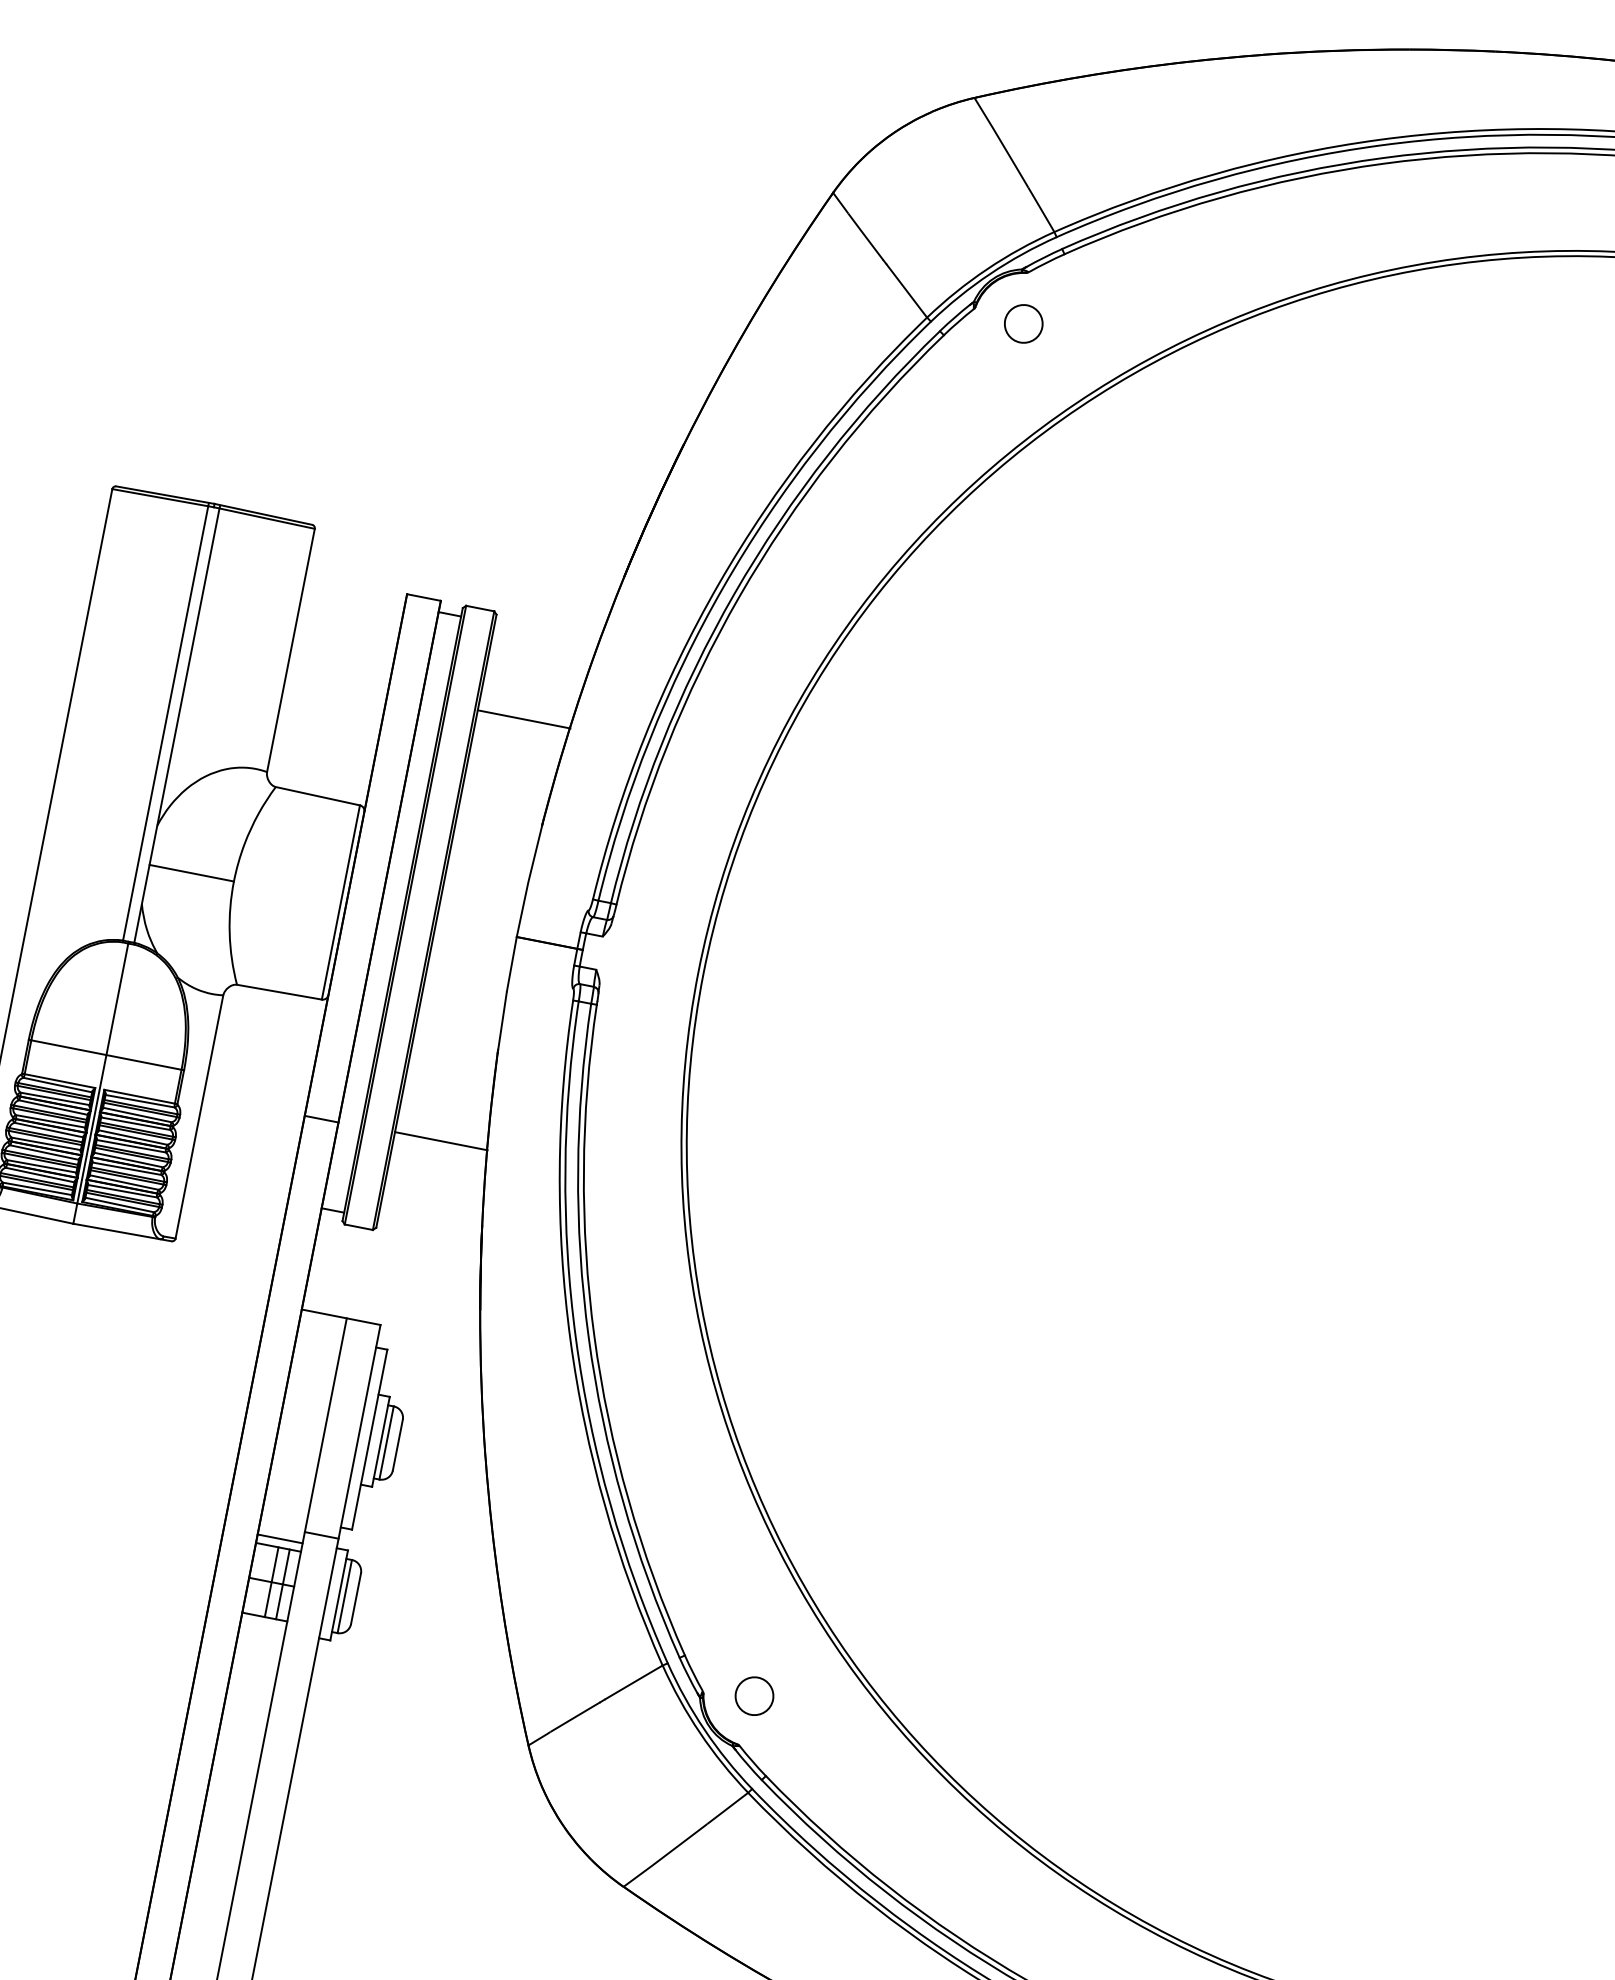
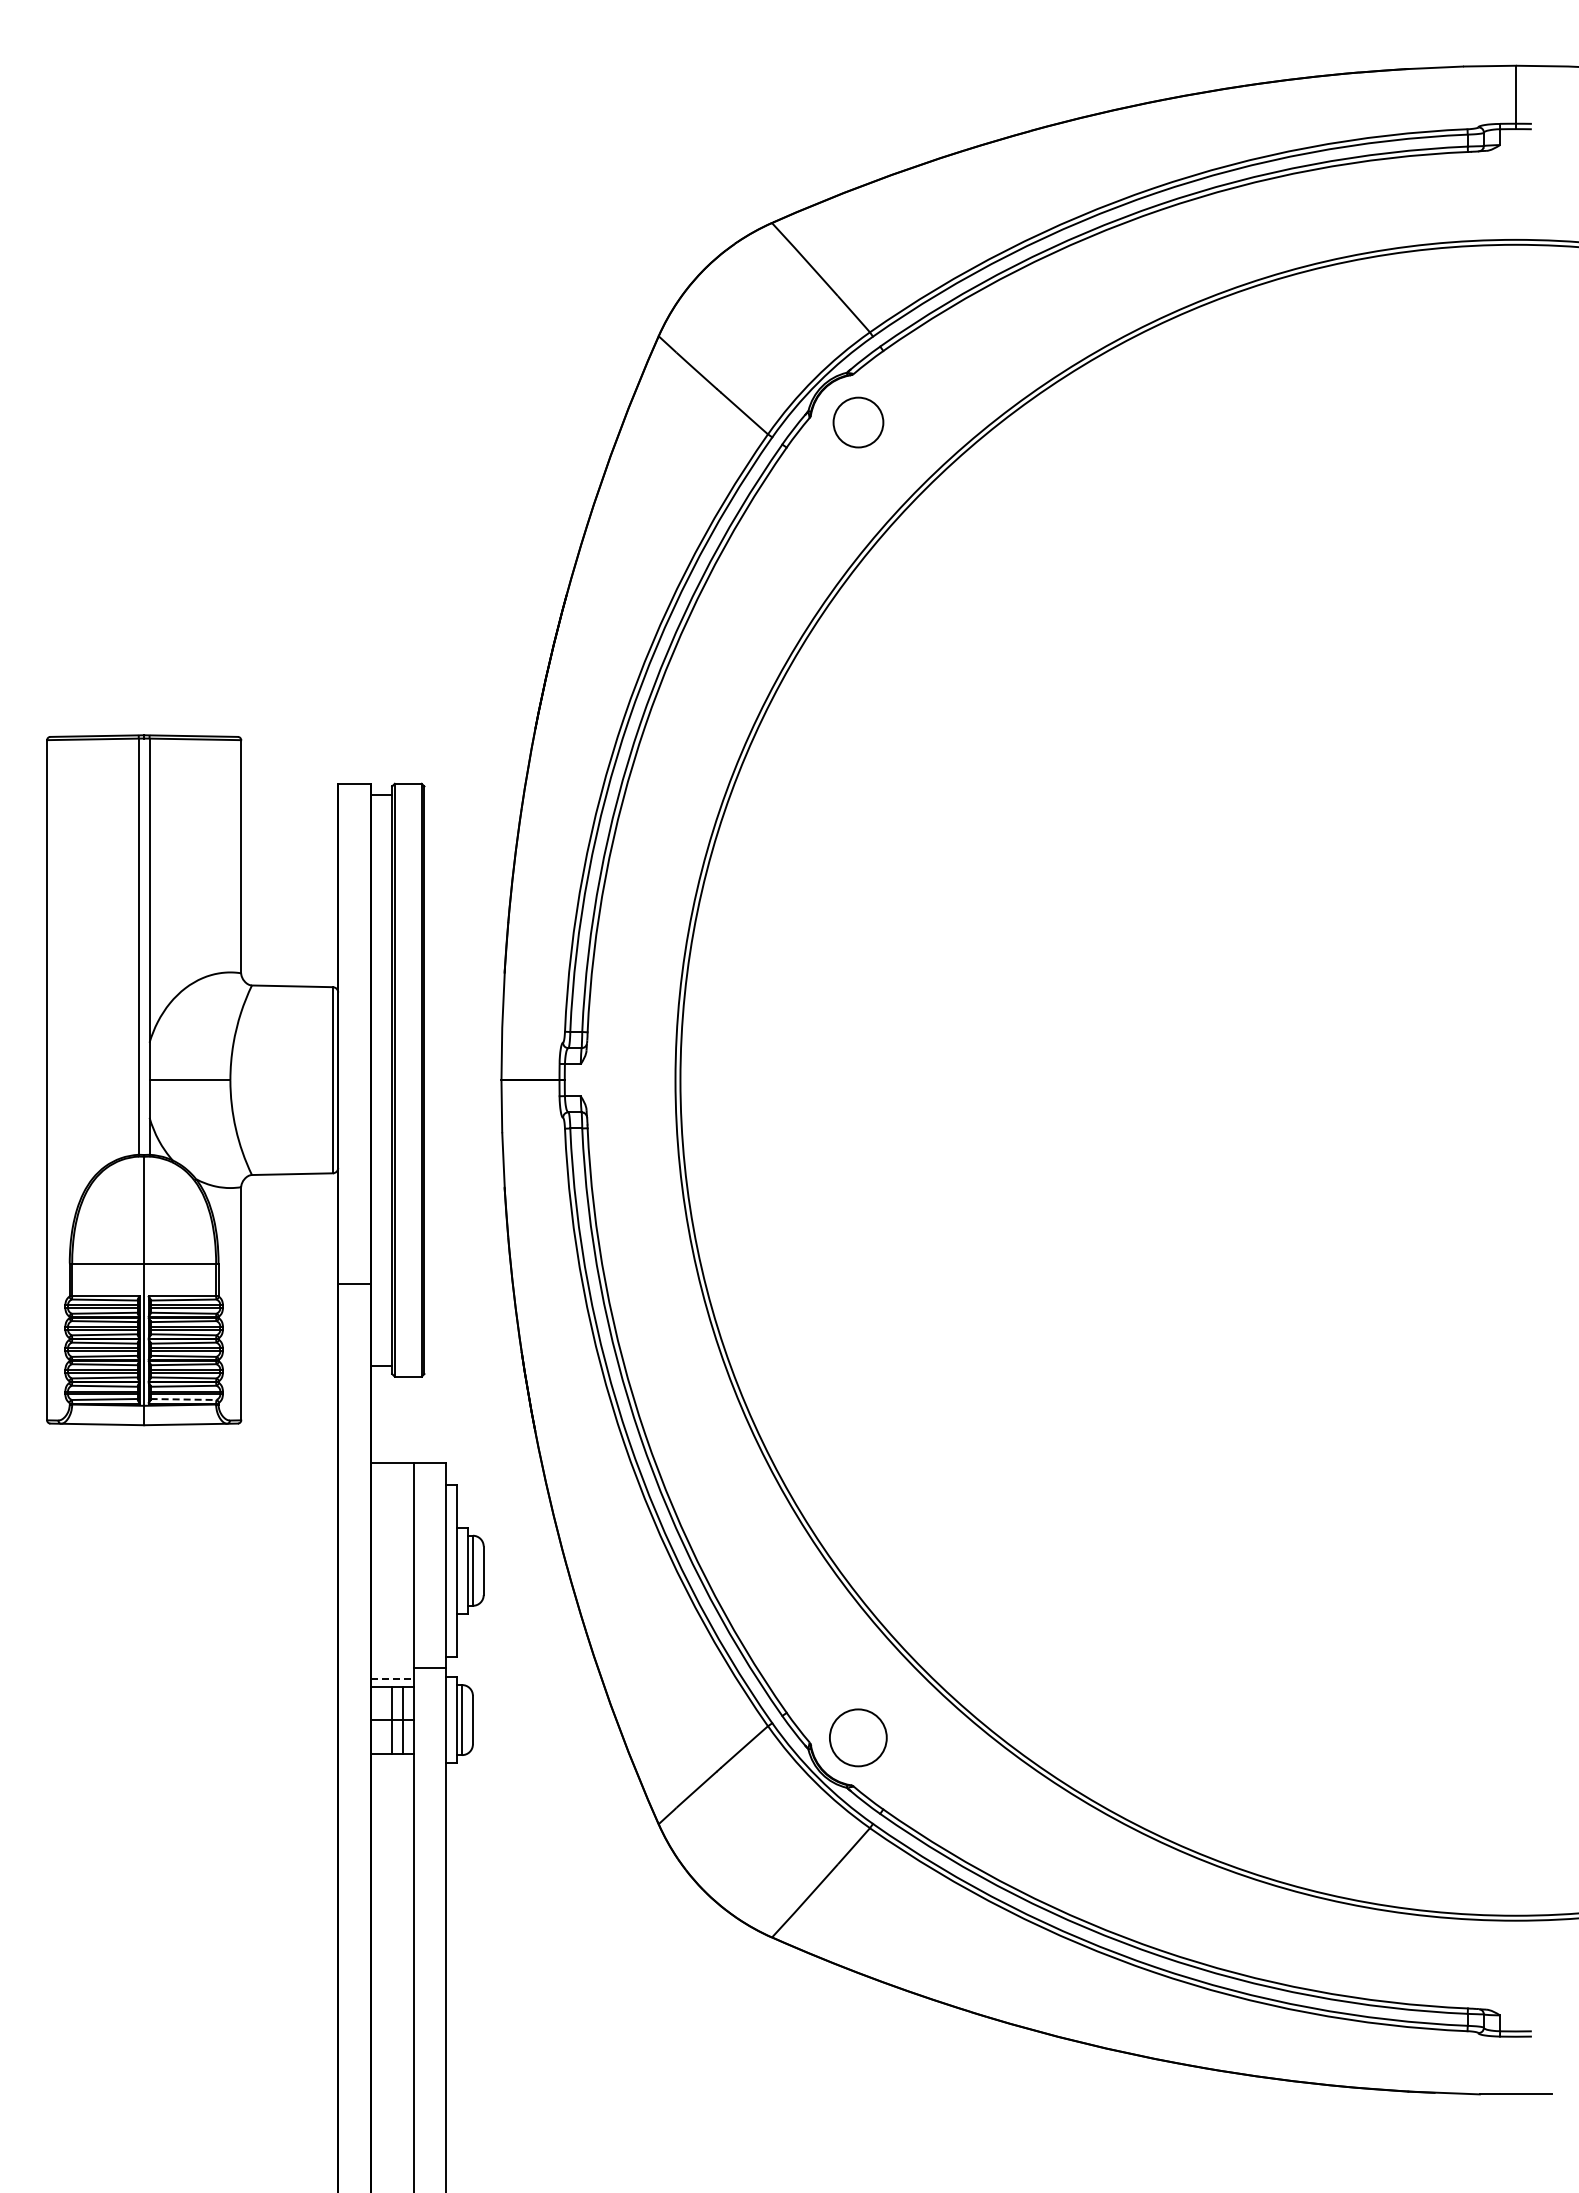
circle: (1022, 323) -> (857, 422), size x1.4
line: (523, 719) -> (468, 878), removed
line: (440, 1141) -> (468, 1282), removed
line: (119, 1204) -> (183, 1399), solid -> dashed
line: (280, 1538) -> (392, 1678), solid -> dashed
circle: (754, 1695) -> (858, 1737), size x1.6

